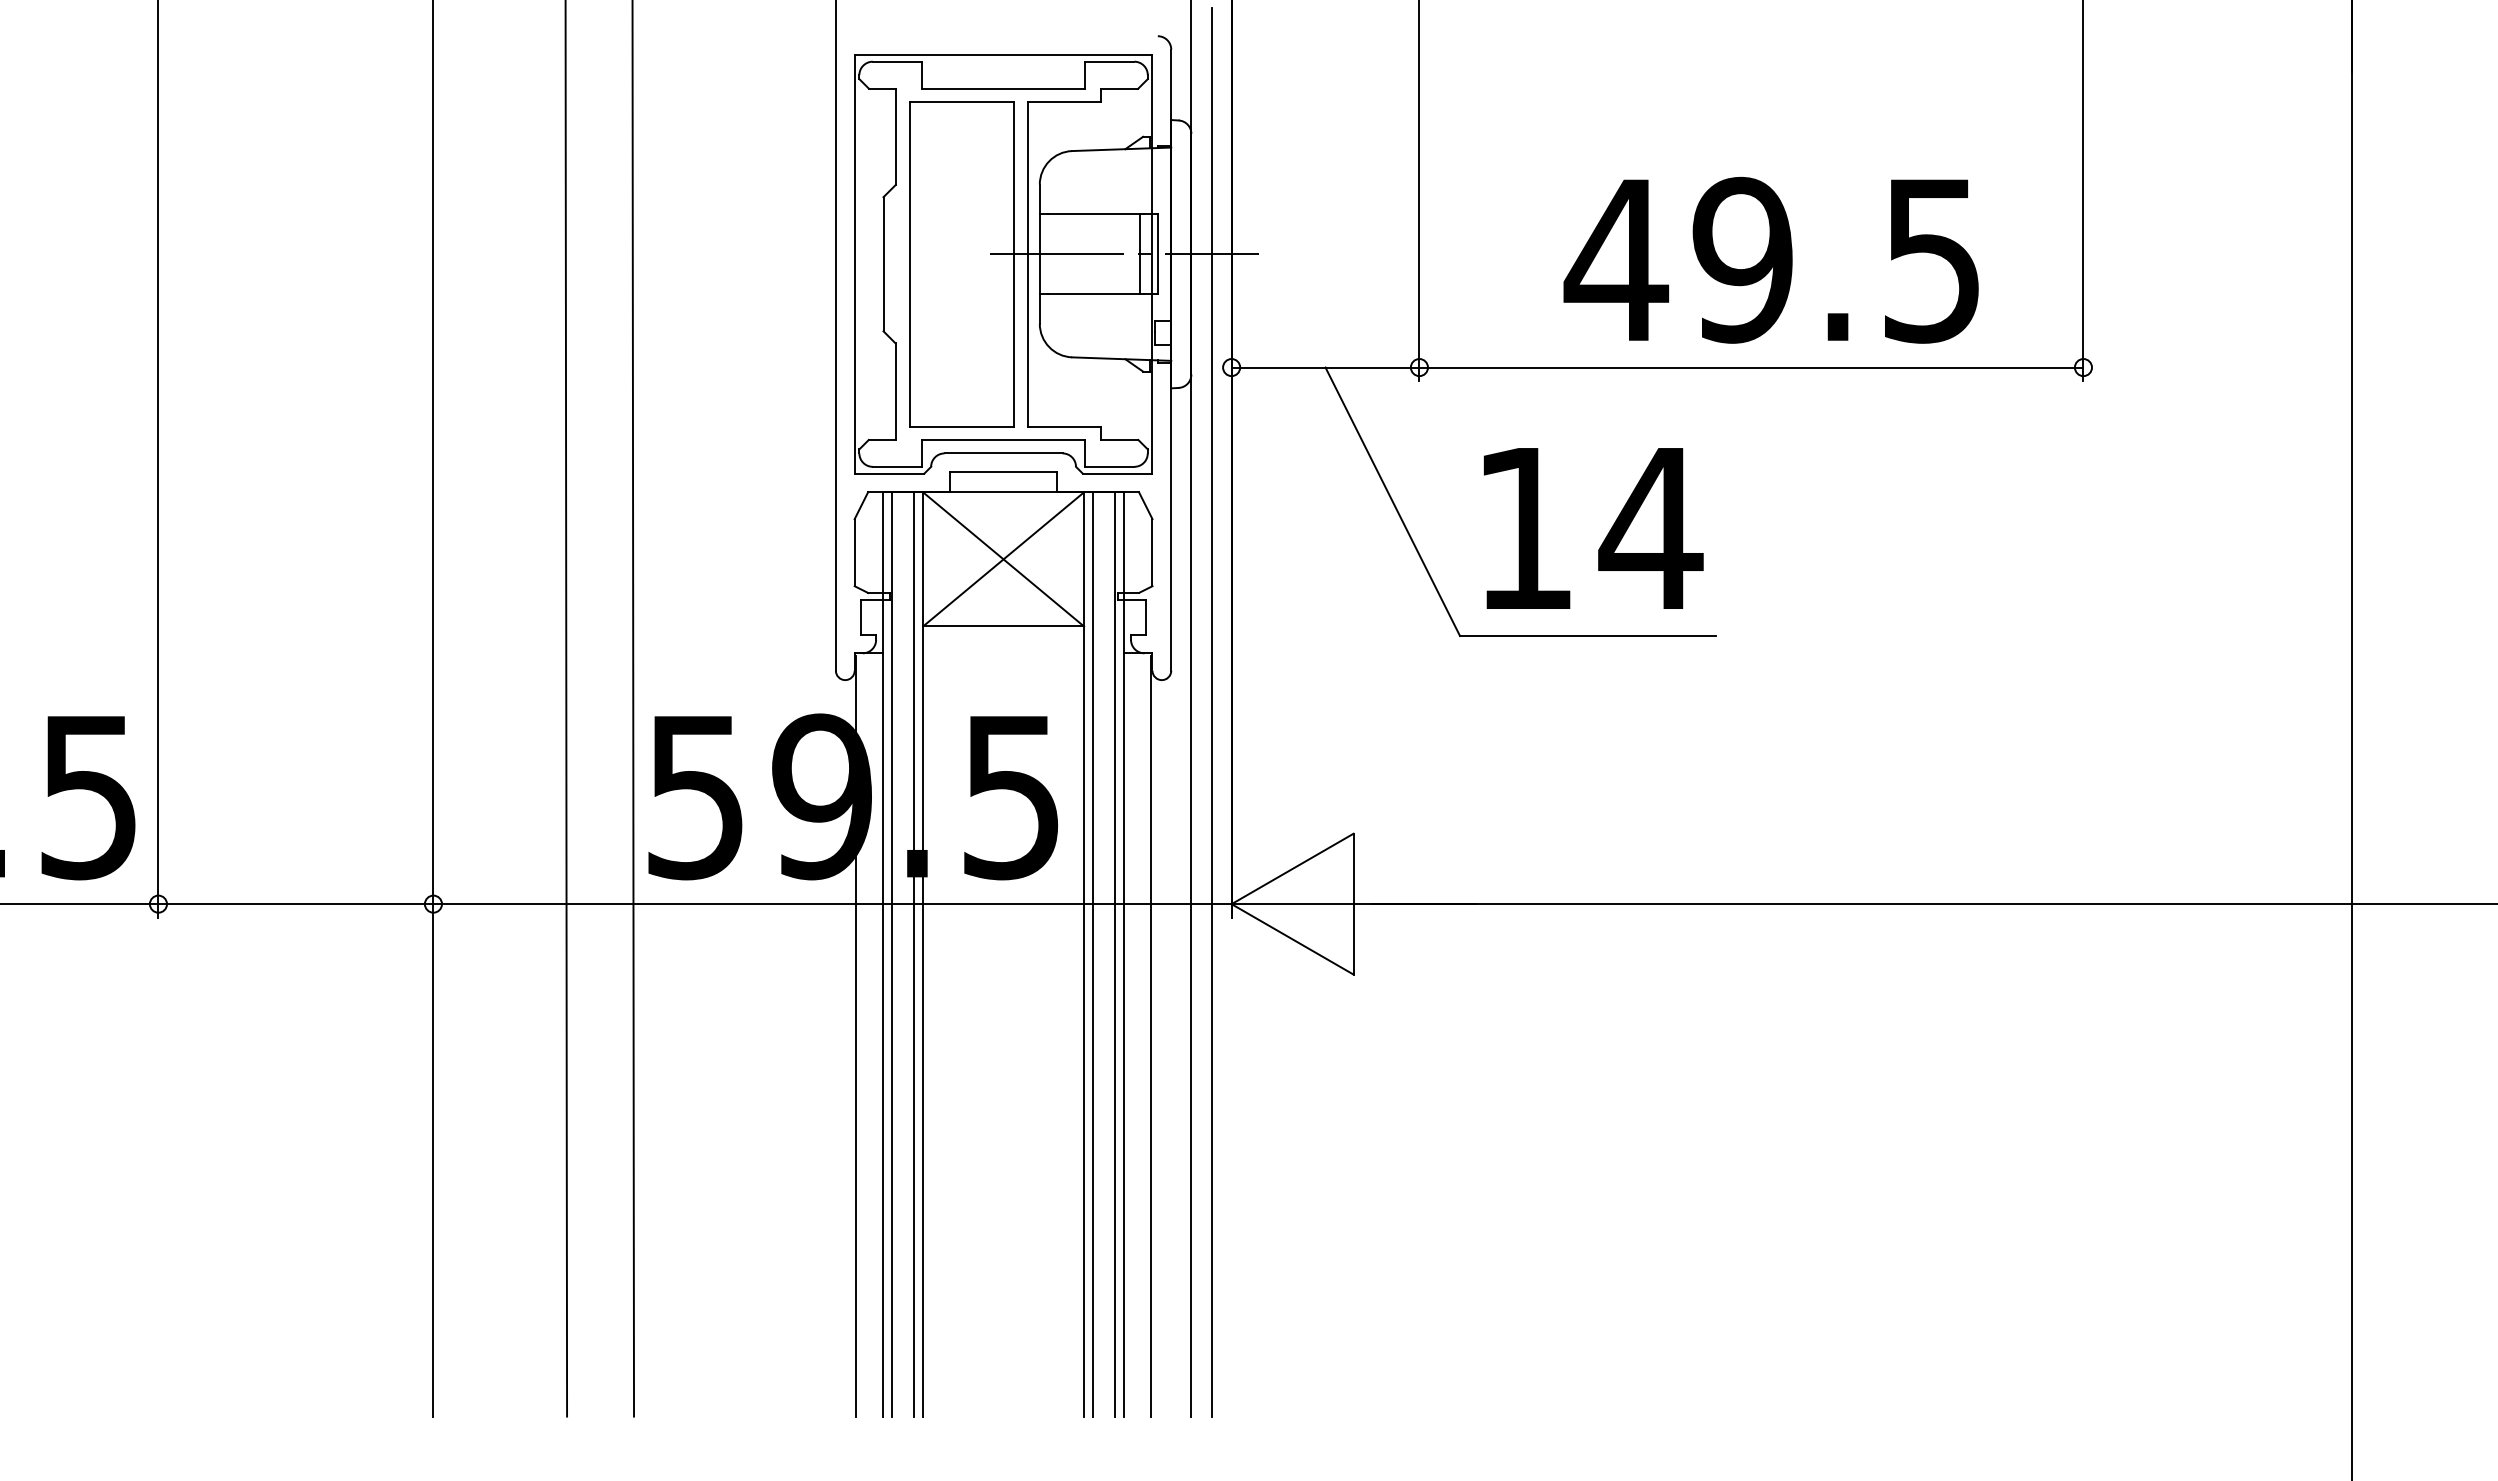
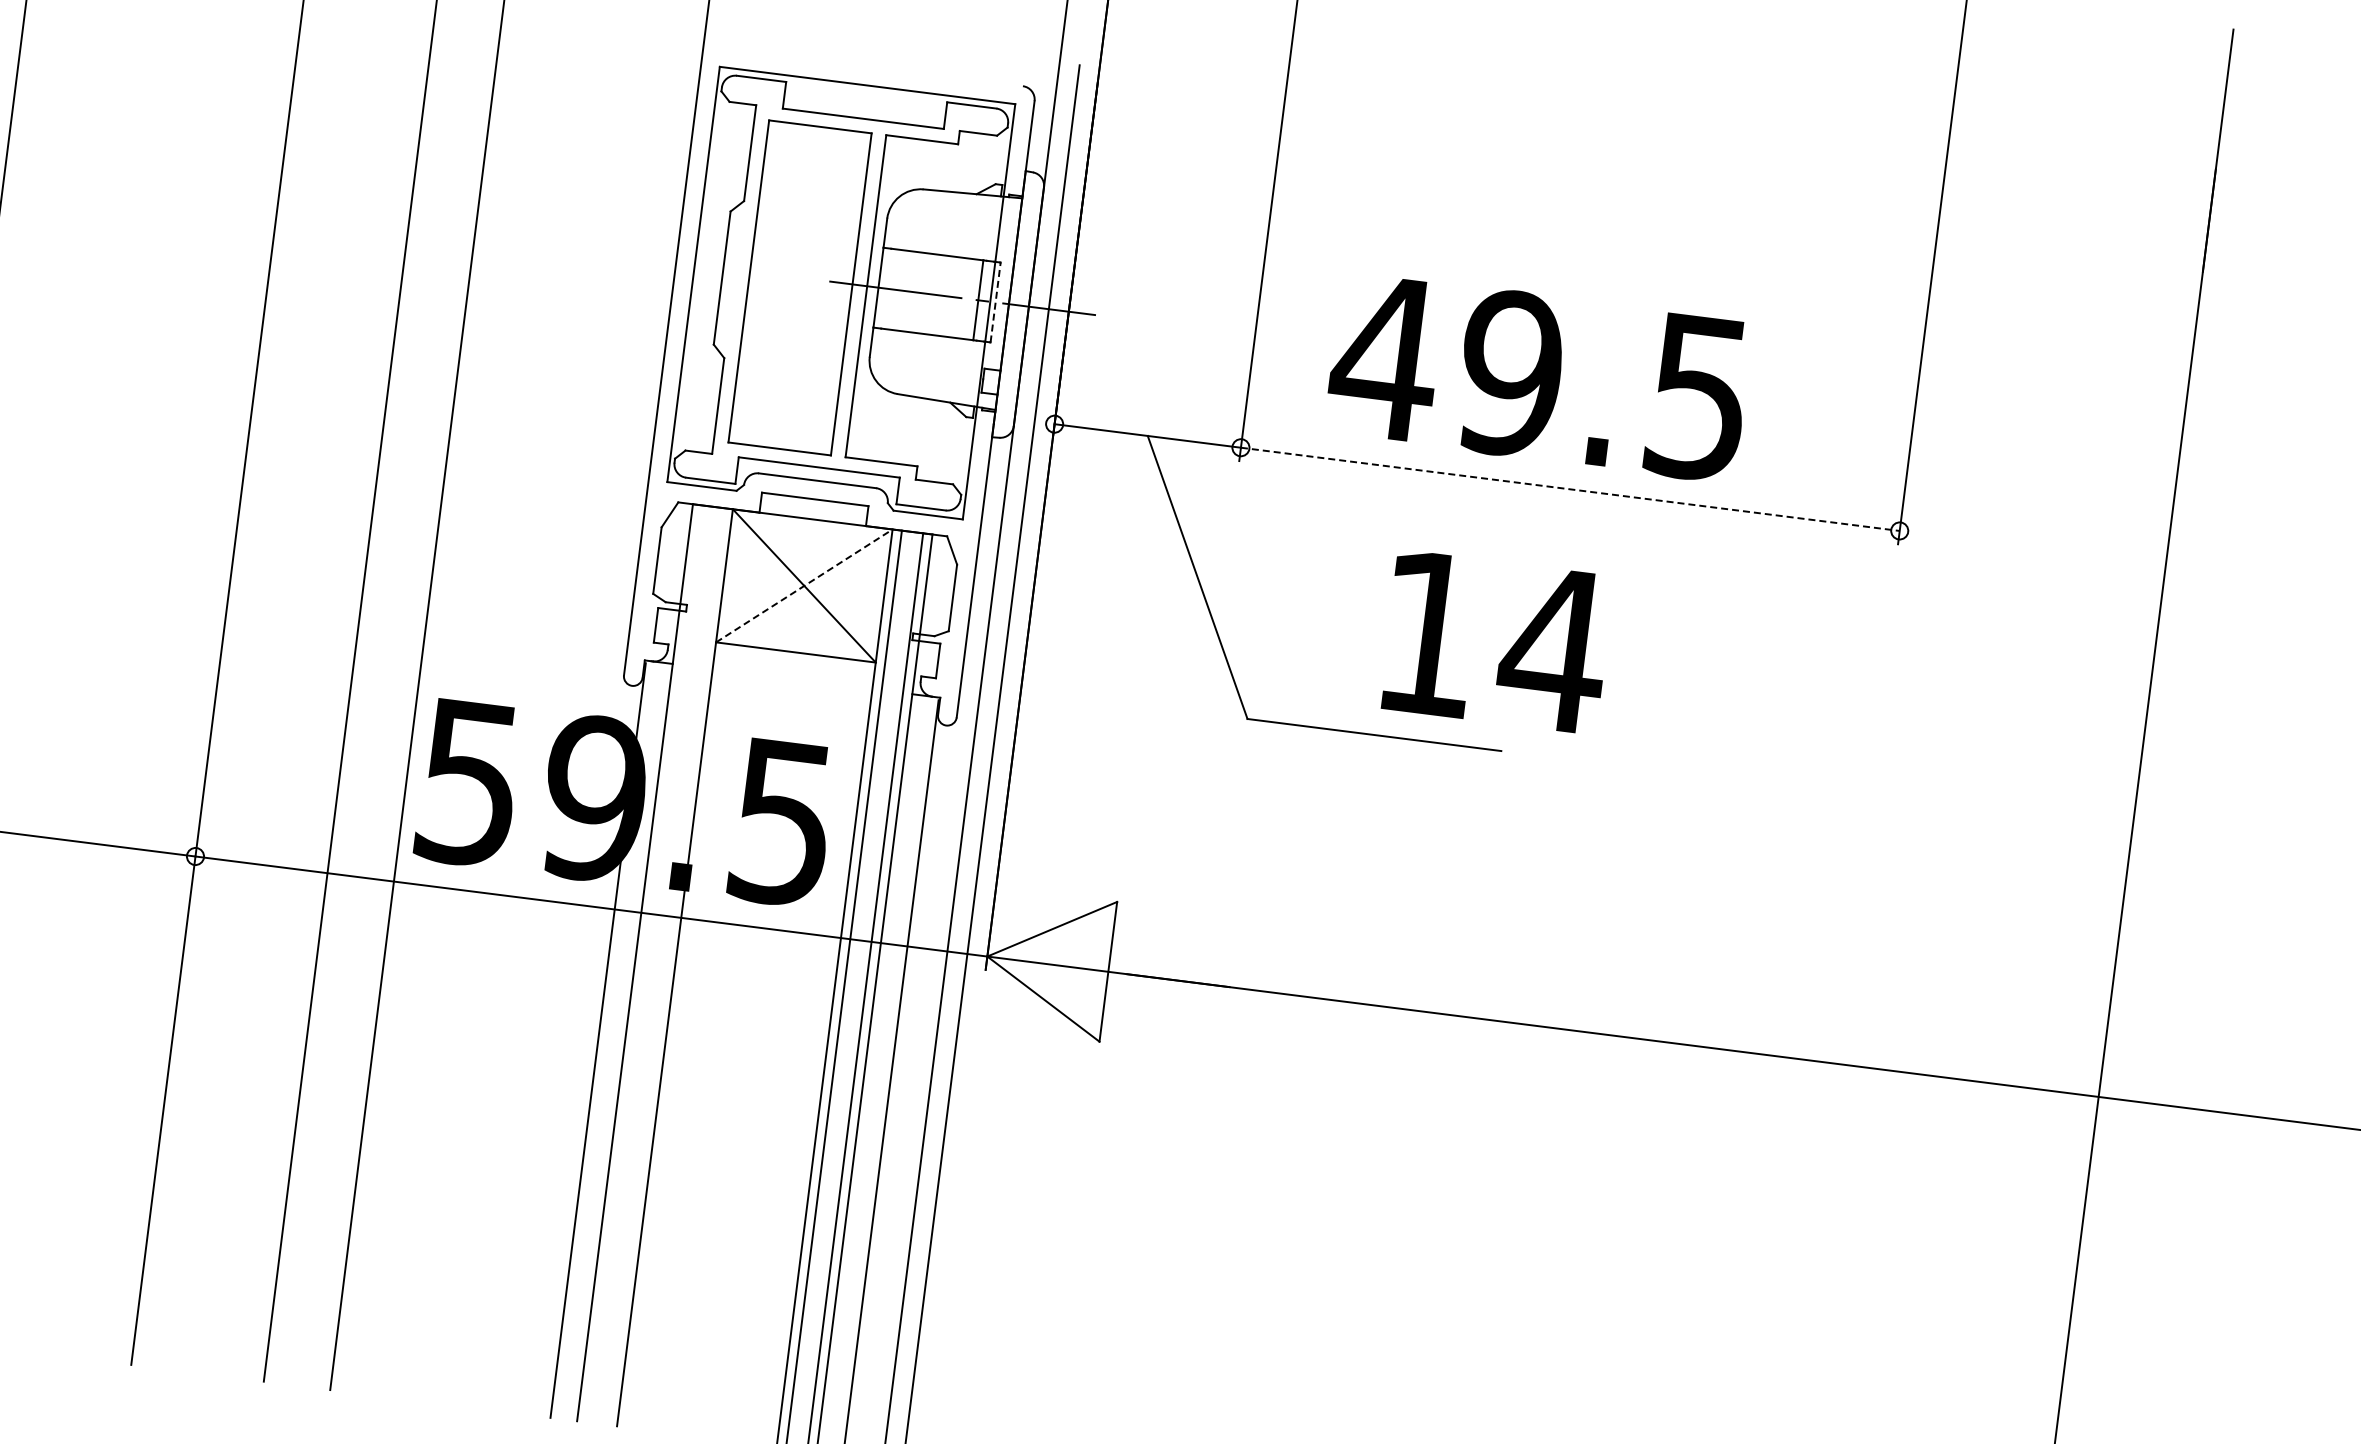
line: (1157, 253) -> (995, 301), solid -> dashed
text: (1770, 259) -> (1538, 376), moved
line: (1751, 367) -> (1570, 489), solid -> dashed
text: (1593, 528) -> (1496, 642), moved
line: (1003, 559) -> (804, 586), solid -> dashed
line: (892, 954) -> (644, 963), removed
line: (913, 954) -> (665, 966), removed

